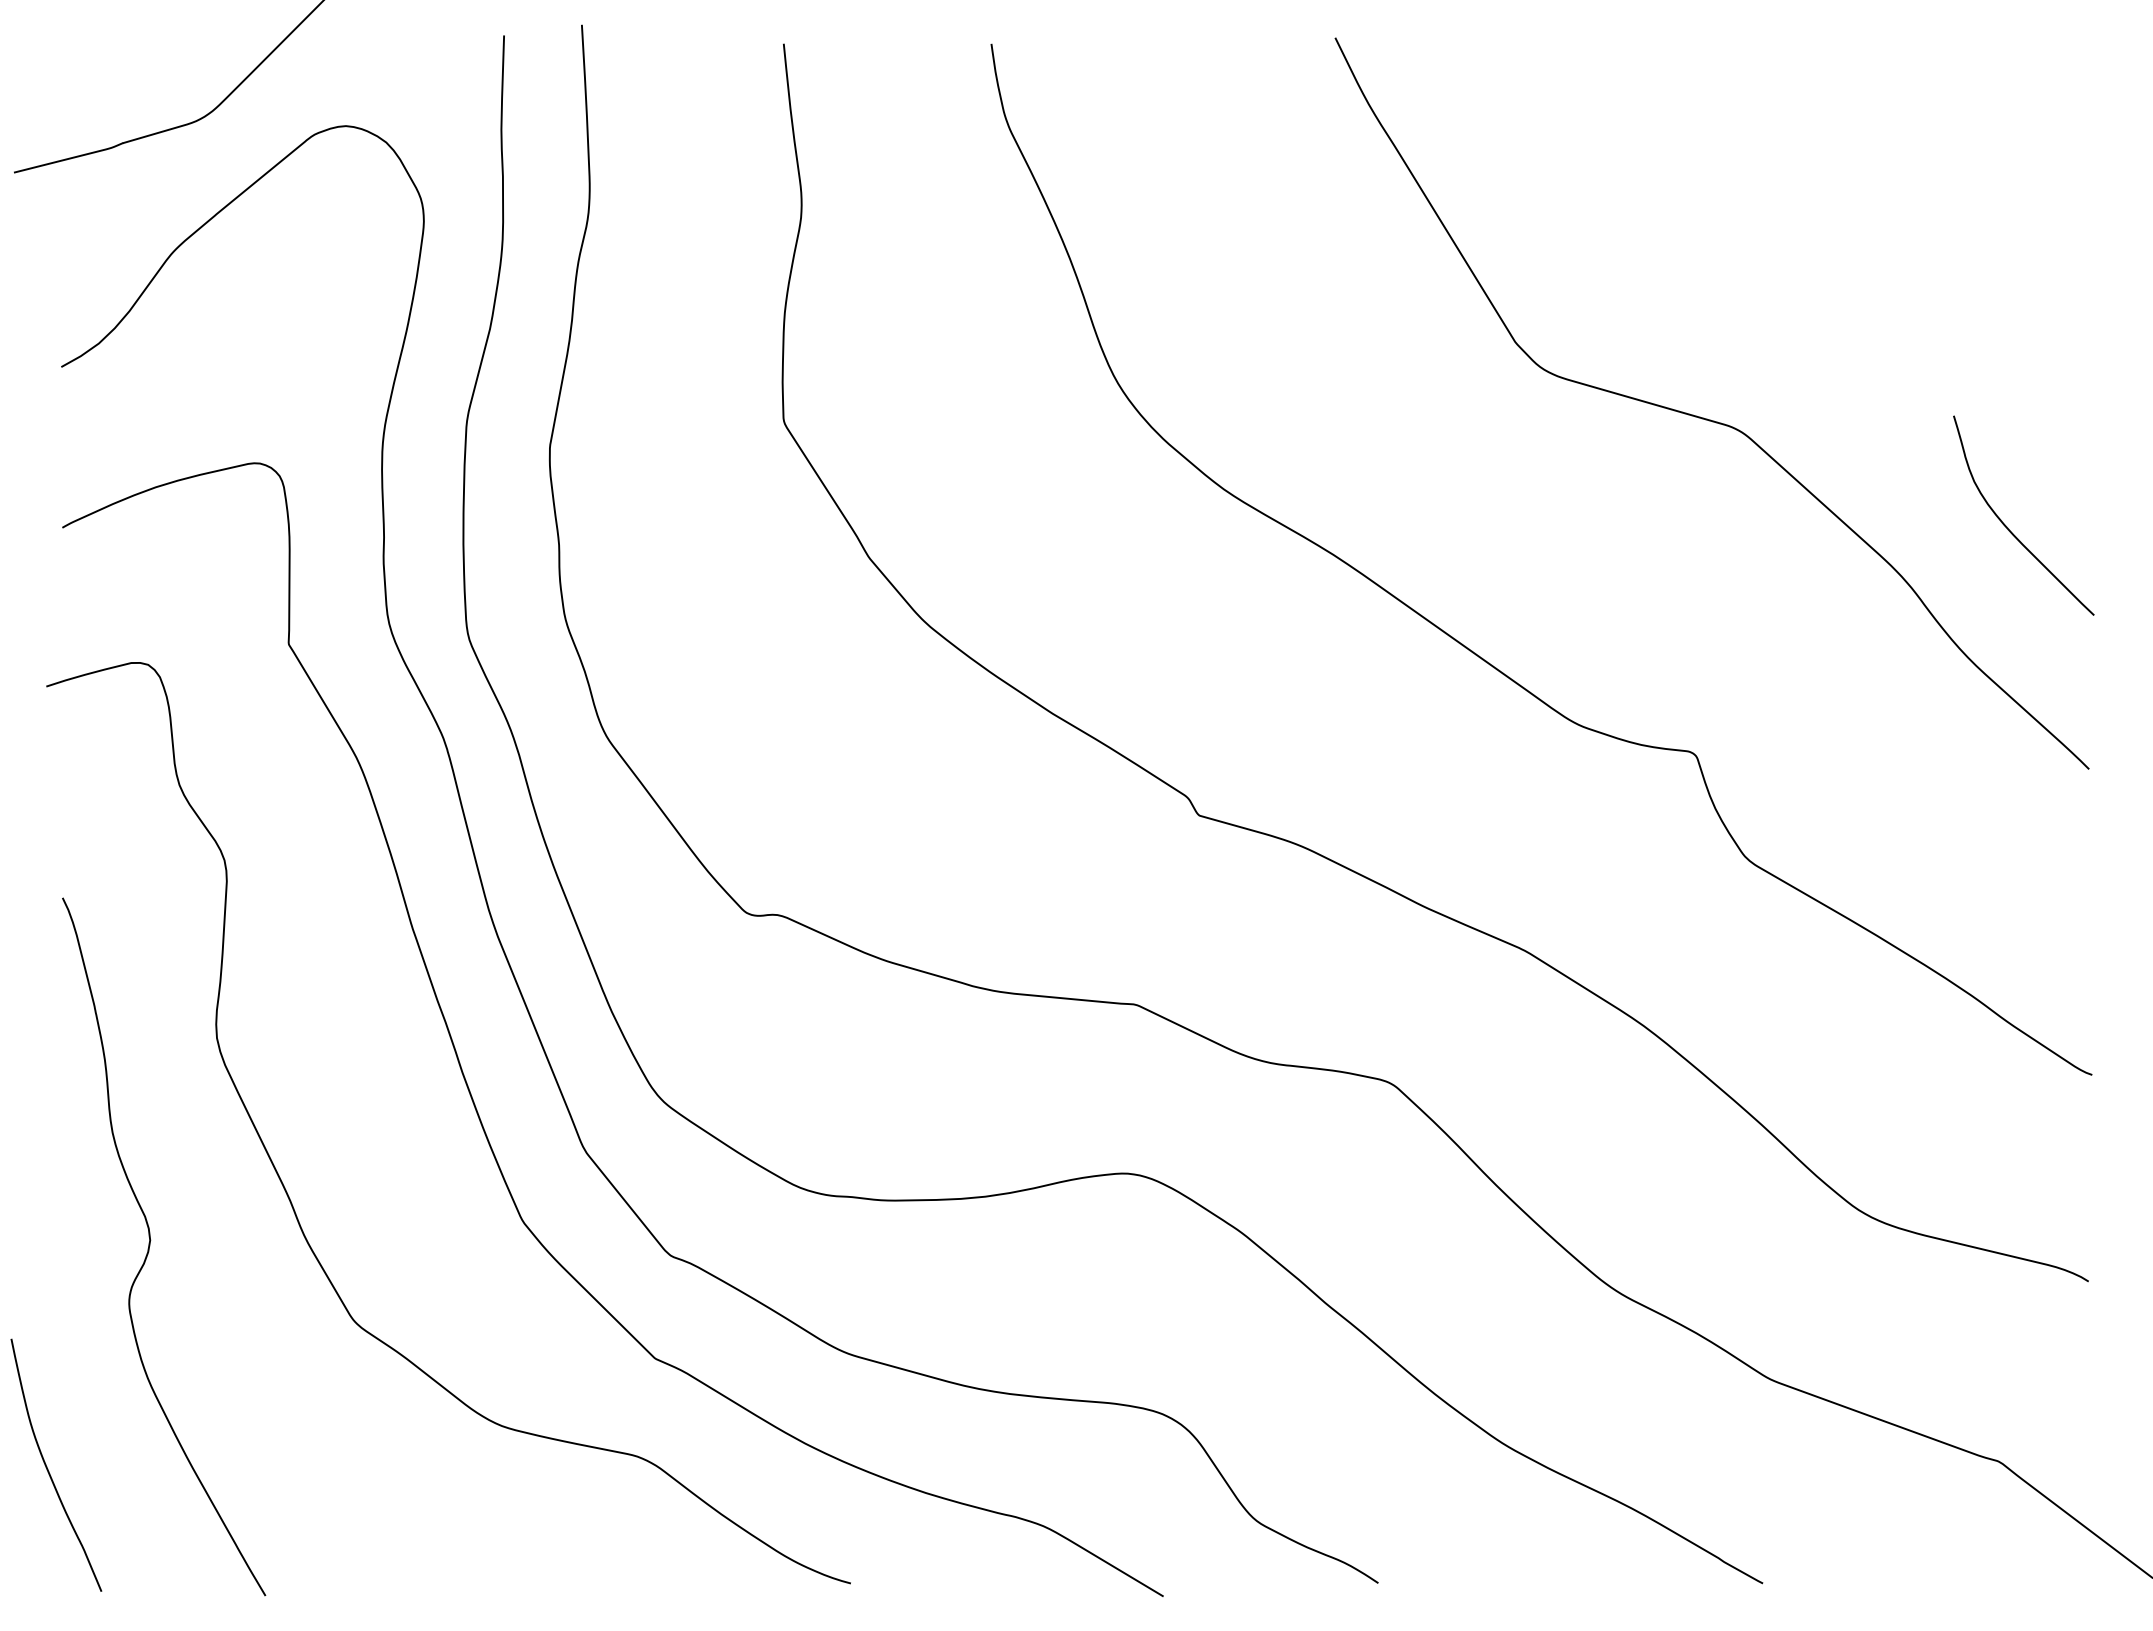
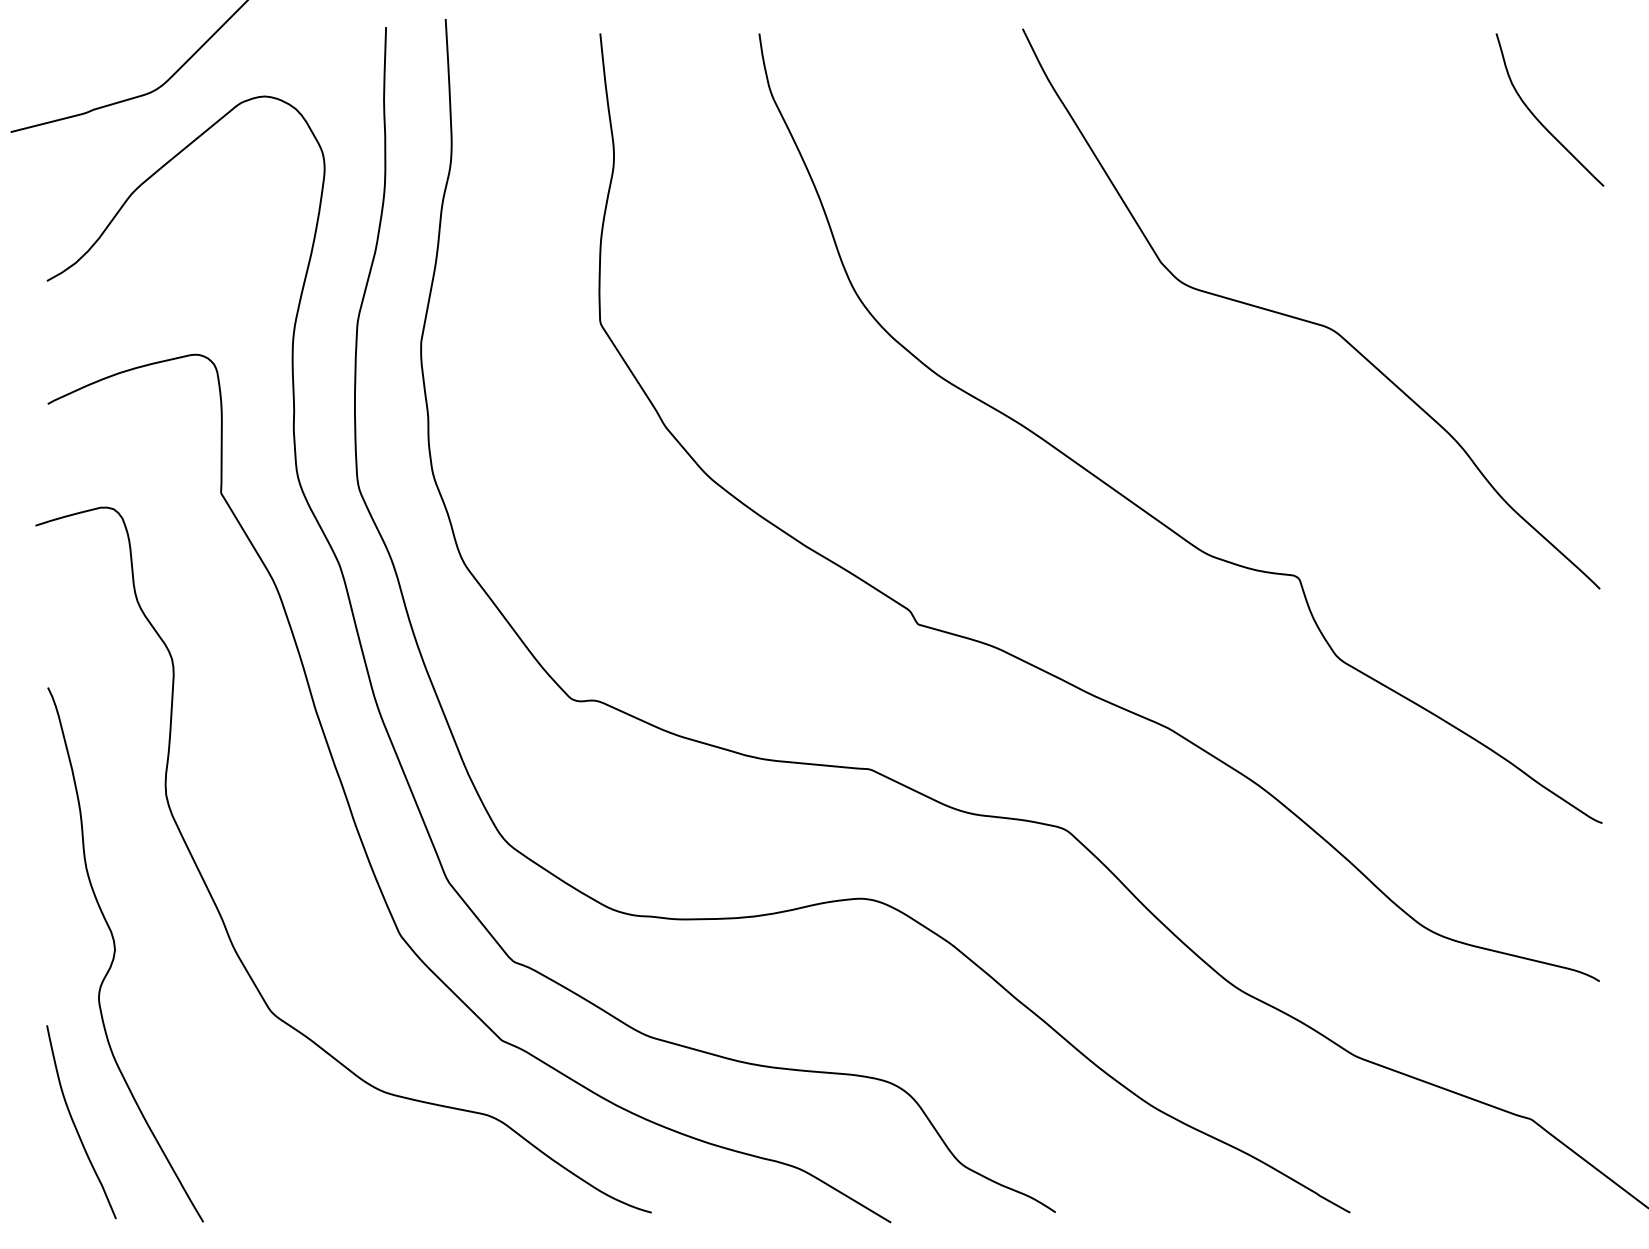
curve: (2007, 526) -> (1537, 118), moved
curve: (47, 1466) -> (74, 1123), moved

